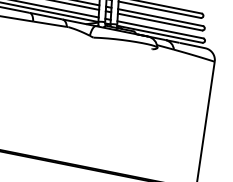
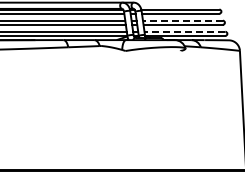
line: (160, 17) -> (182, 20), solid -> dashed
line: (159, 29) -> (184, 31), solid -> dashed

